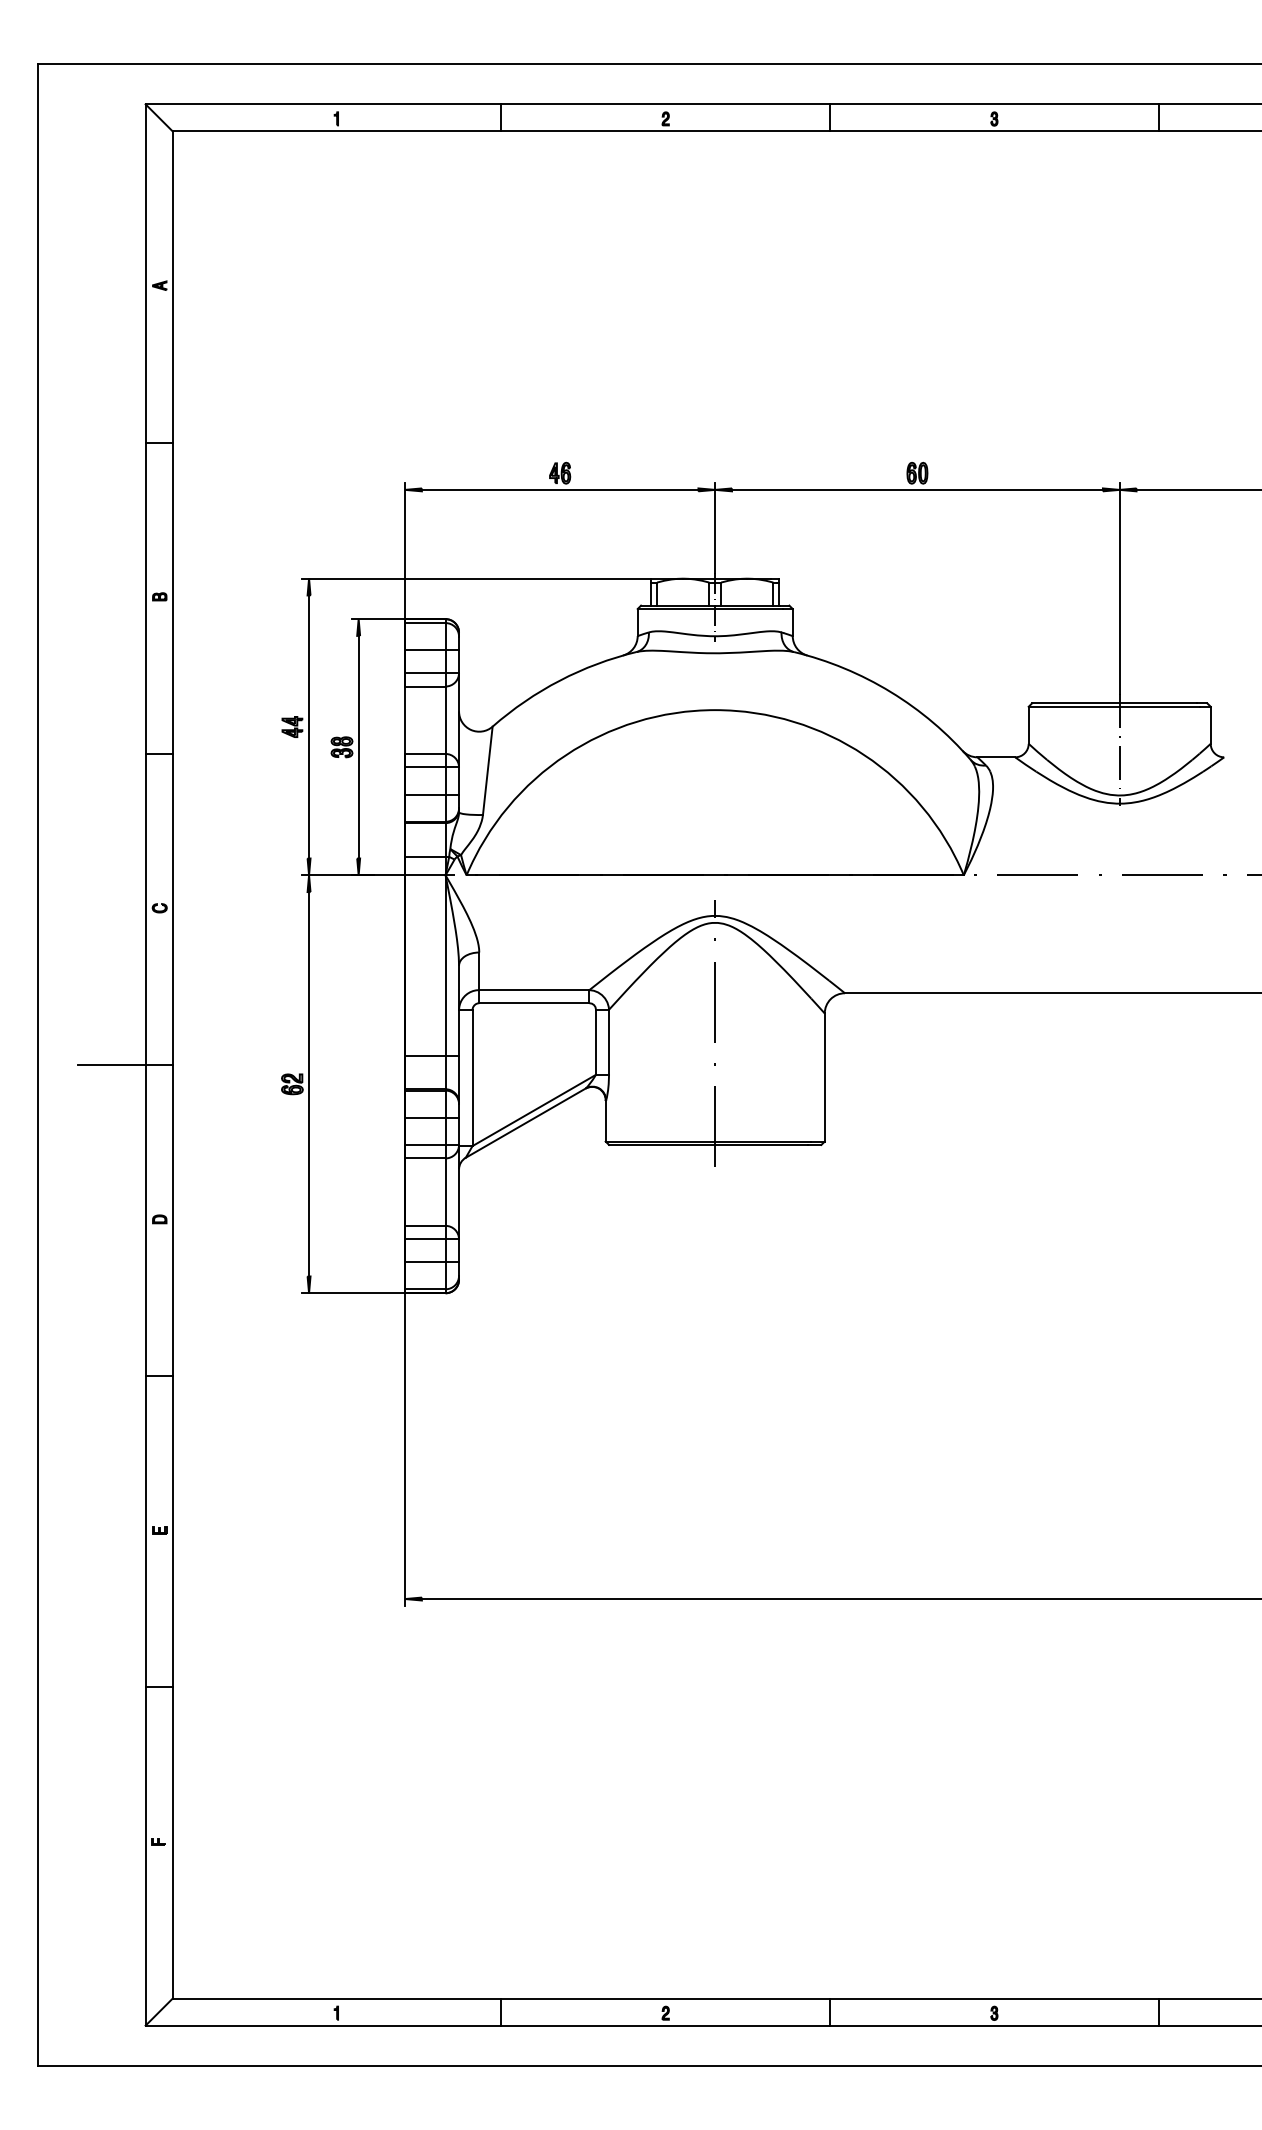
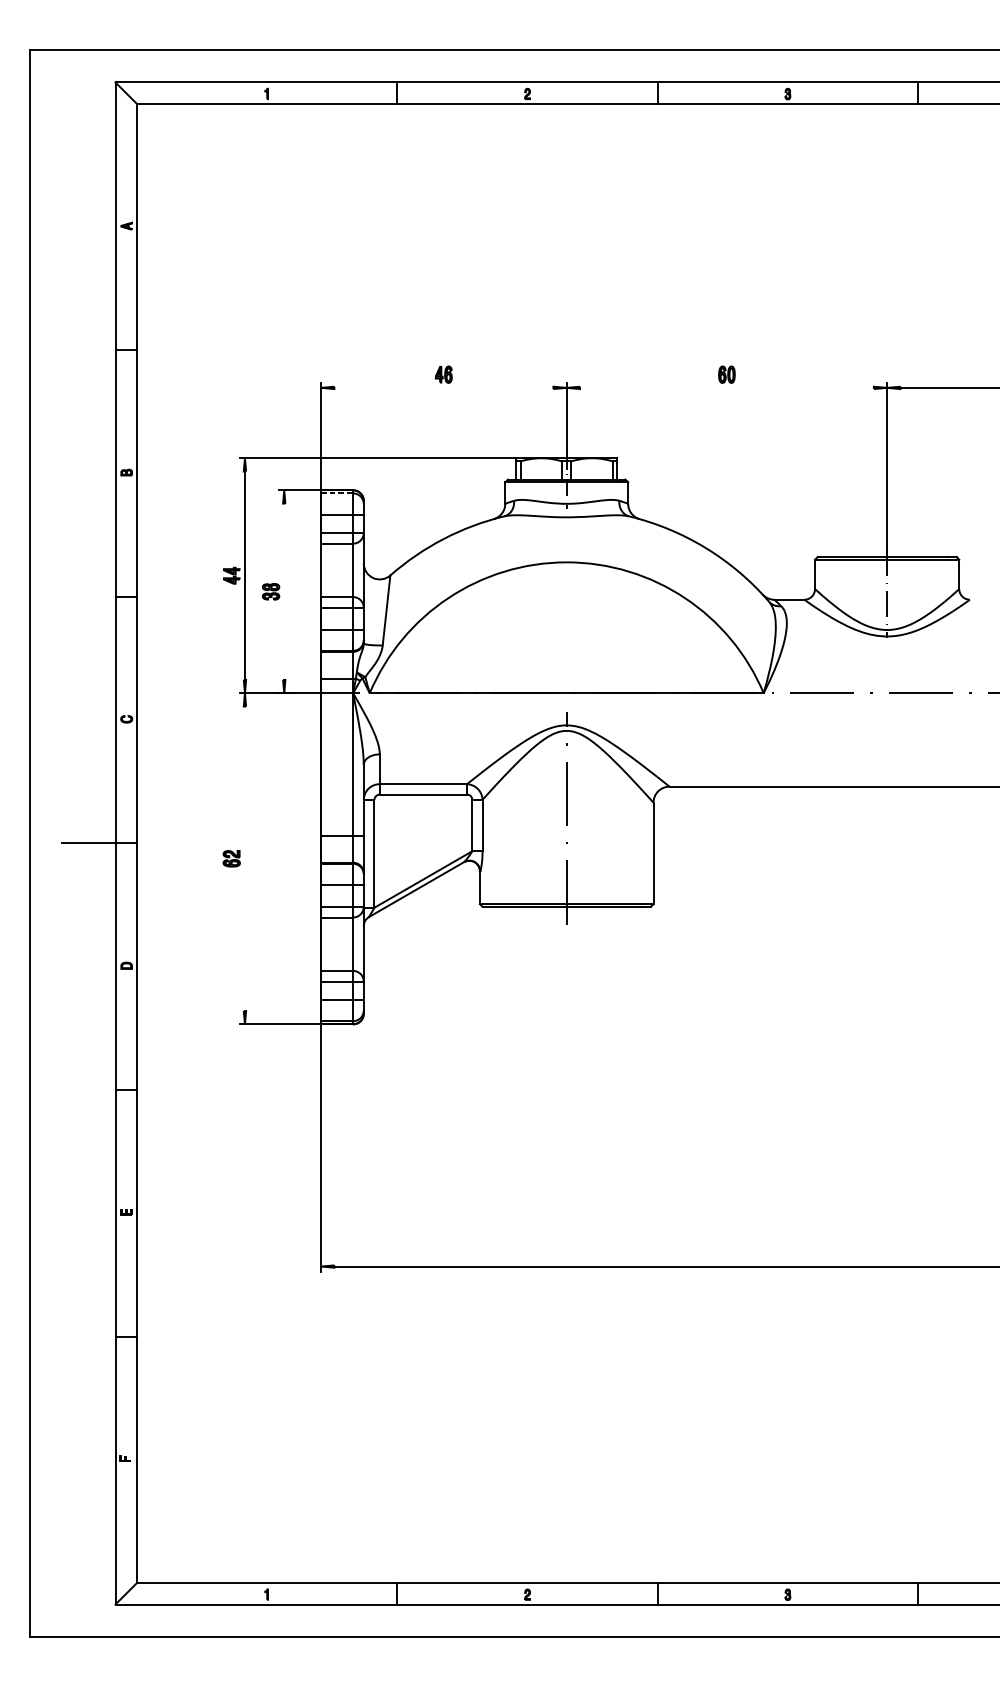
line: (559, 489) -> (443, 387), removed
line: (917, 489) -> (726, 387), removed
line: (425, 623) -> (337, 493), solid -> dashed
line: (358, 746) -> (284, 591), removed
line: (309, 1084) -> (245, 858), removed

